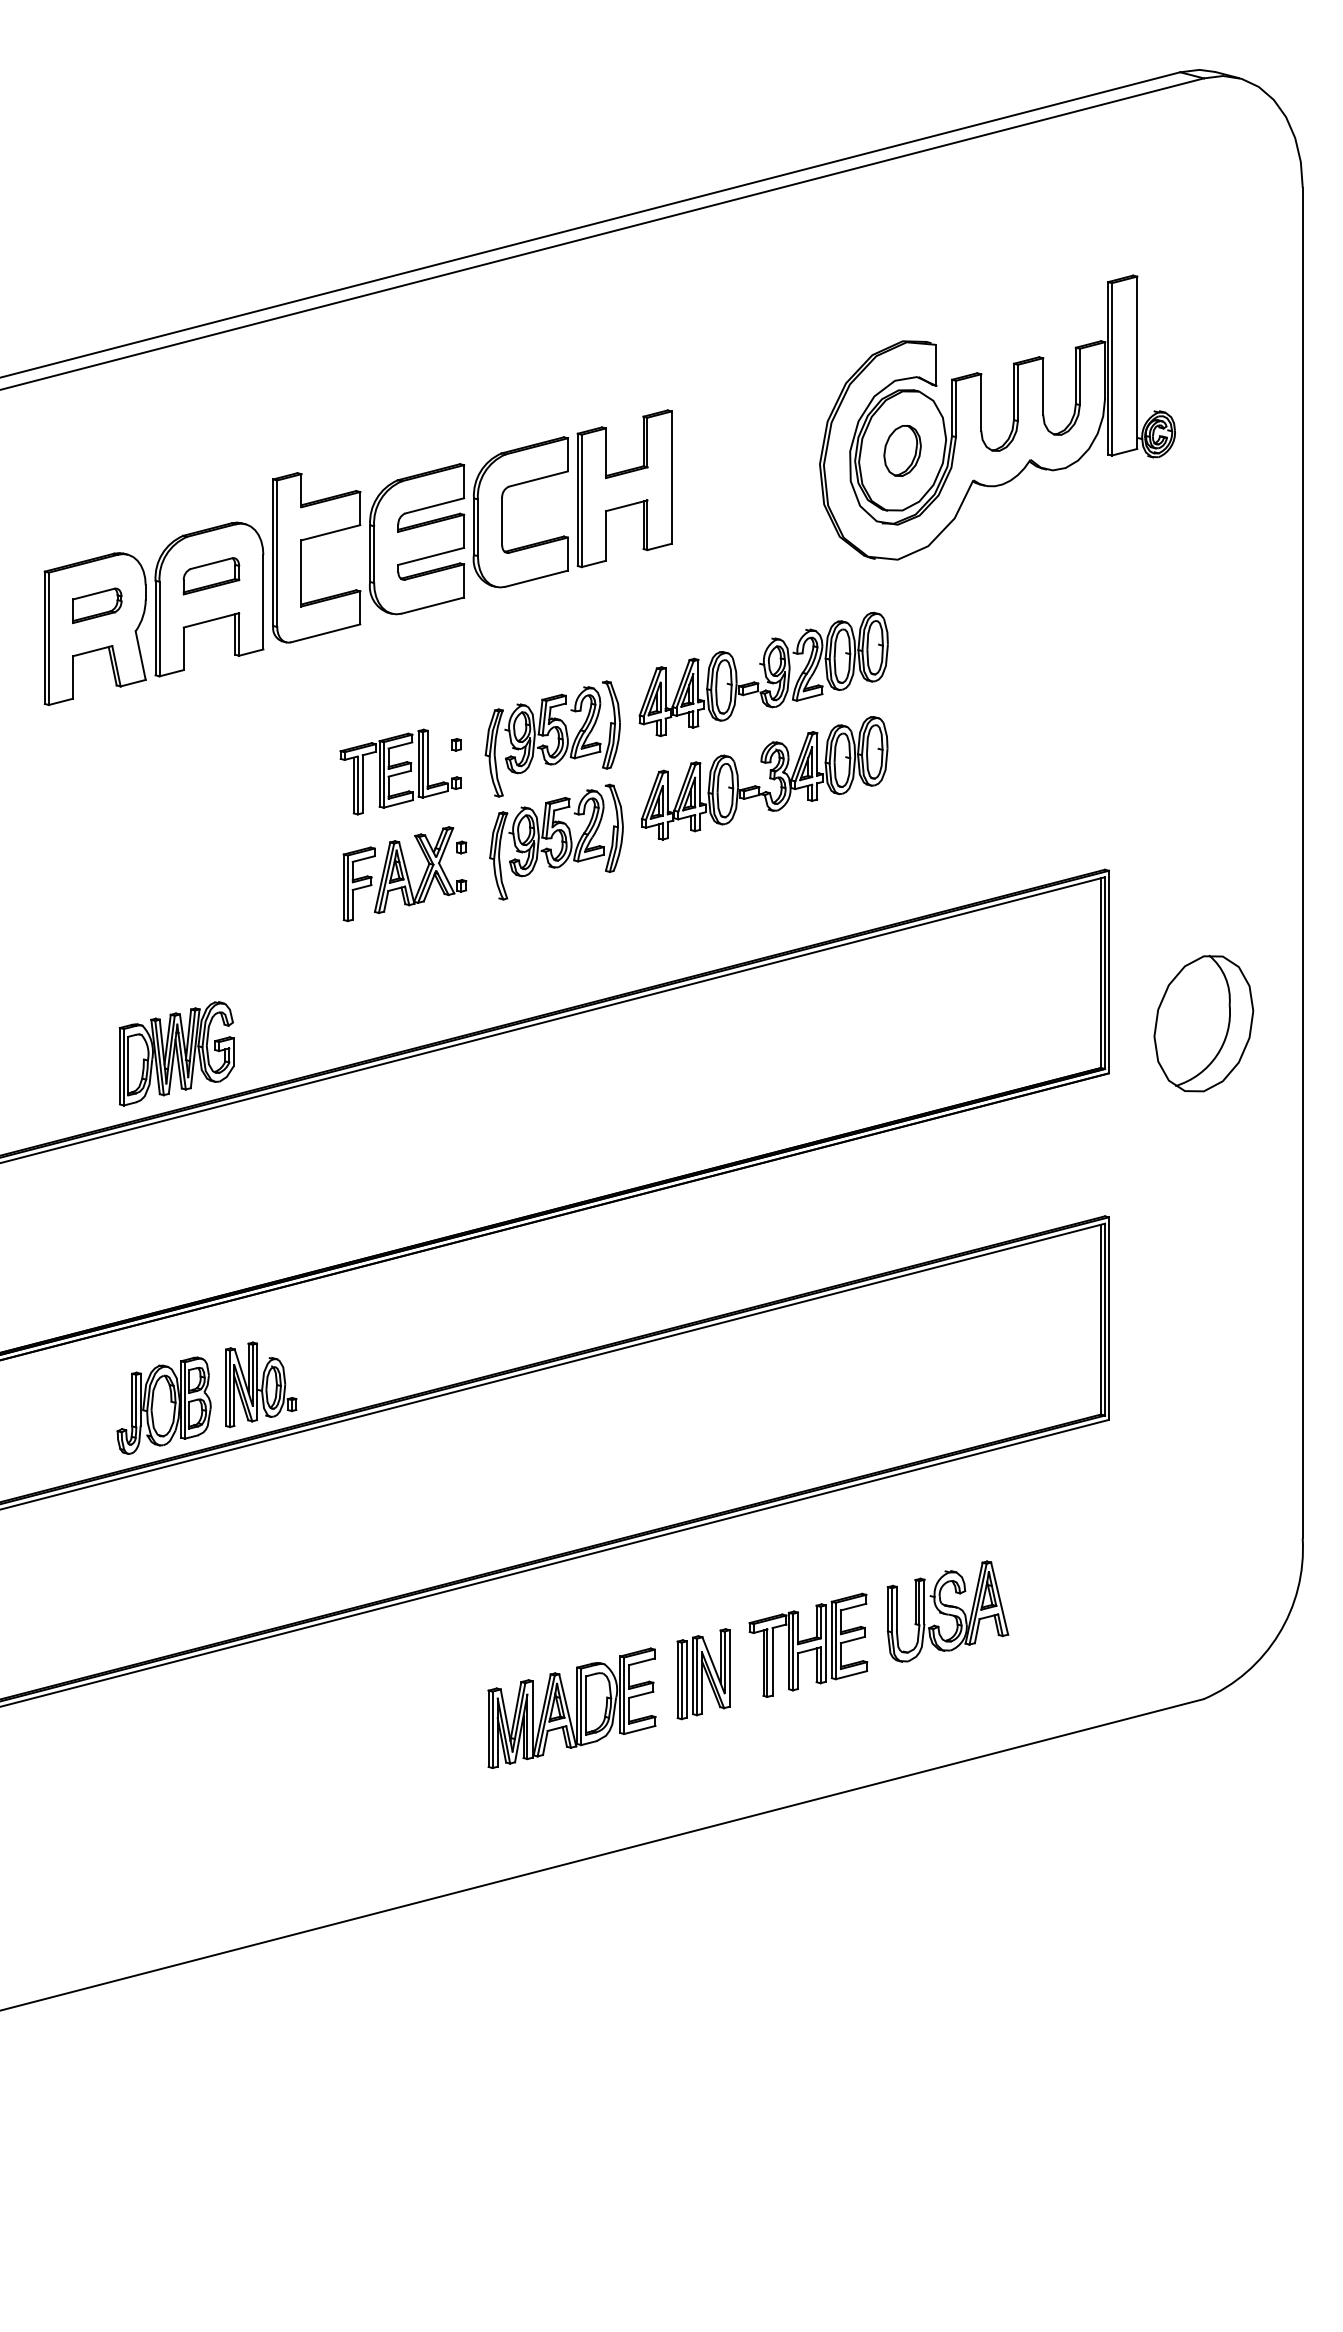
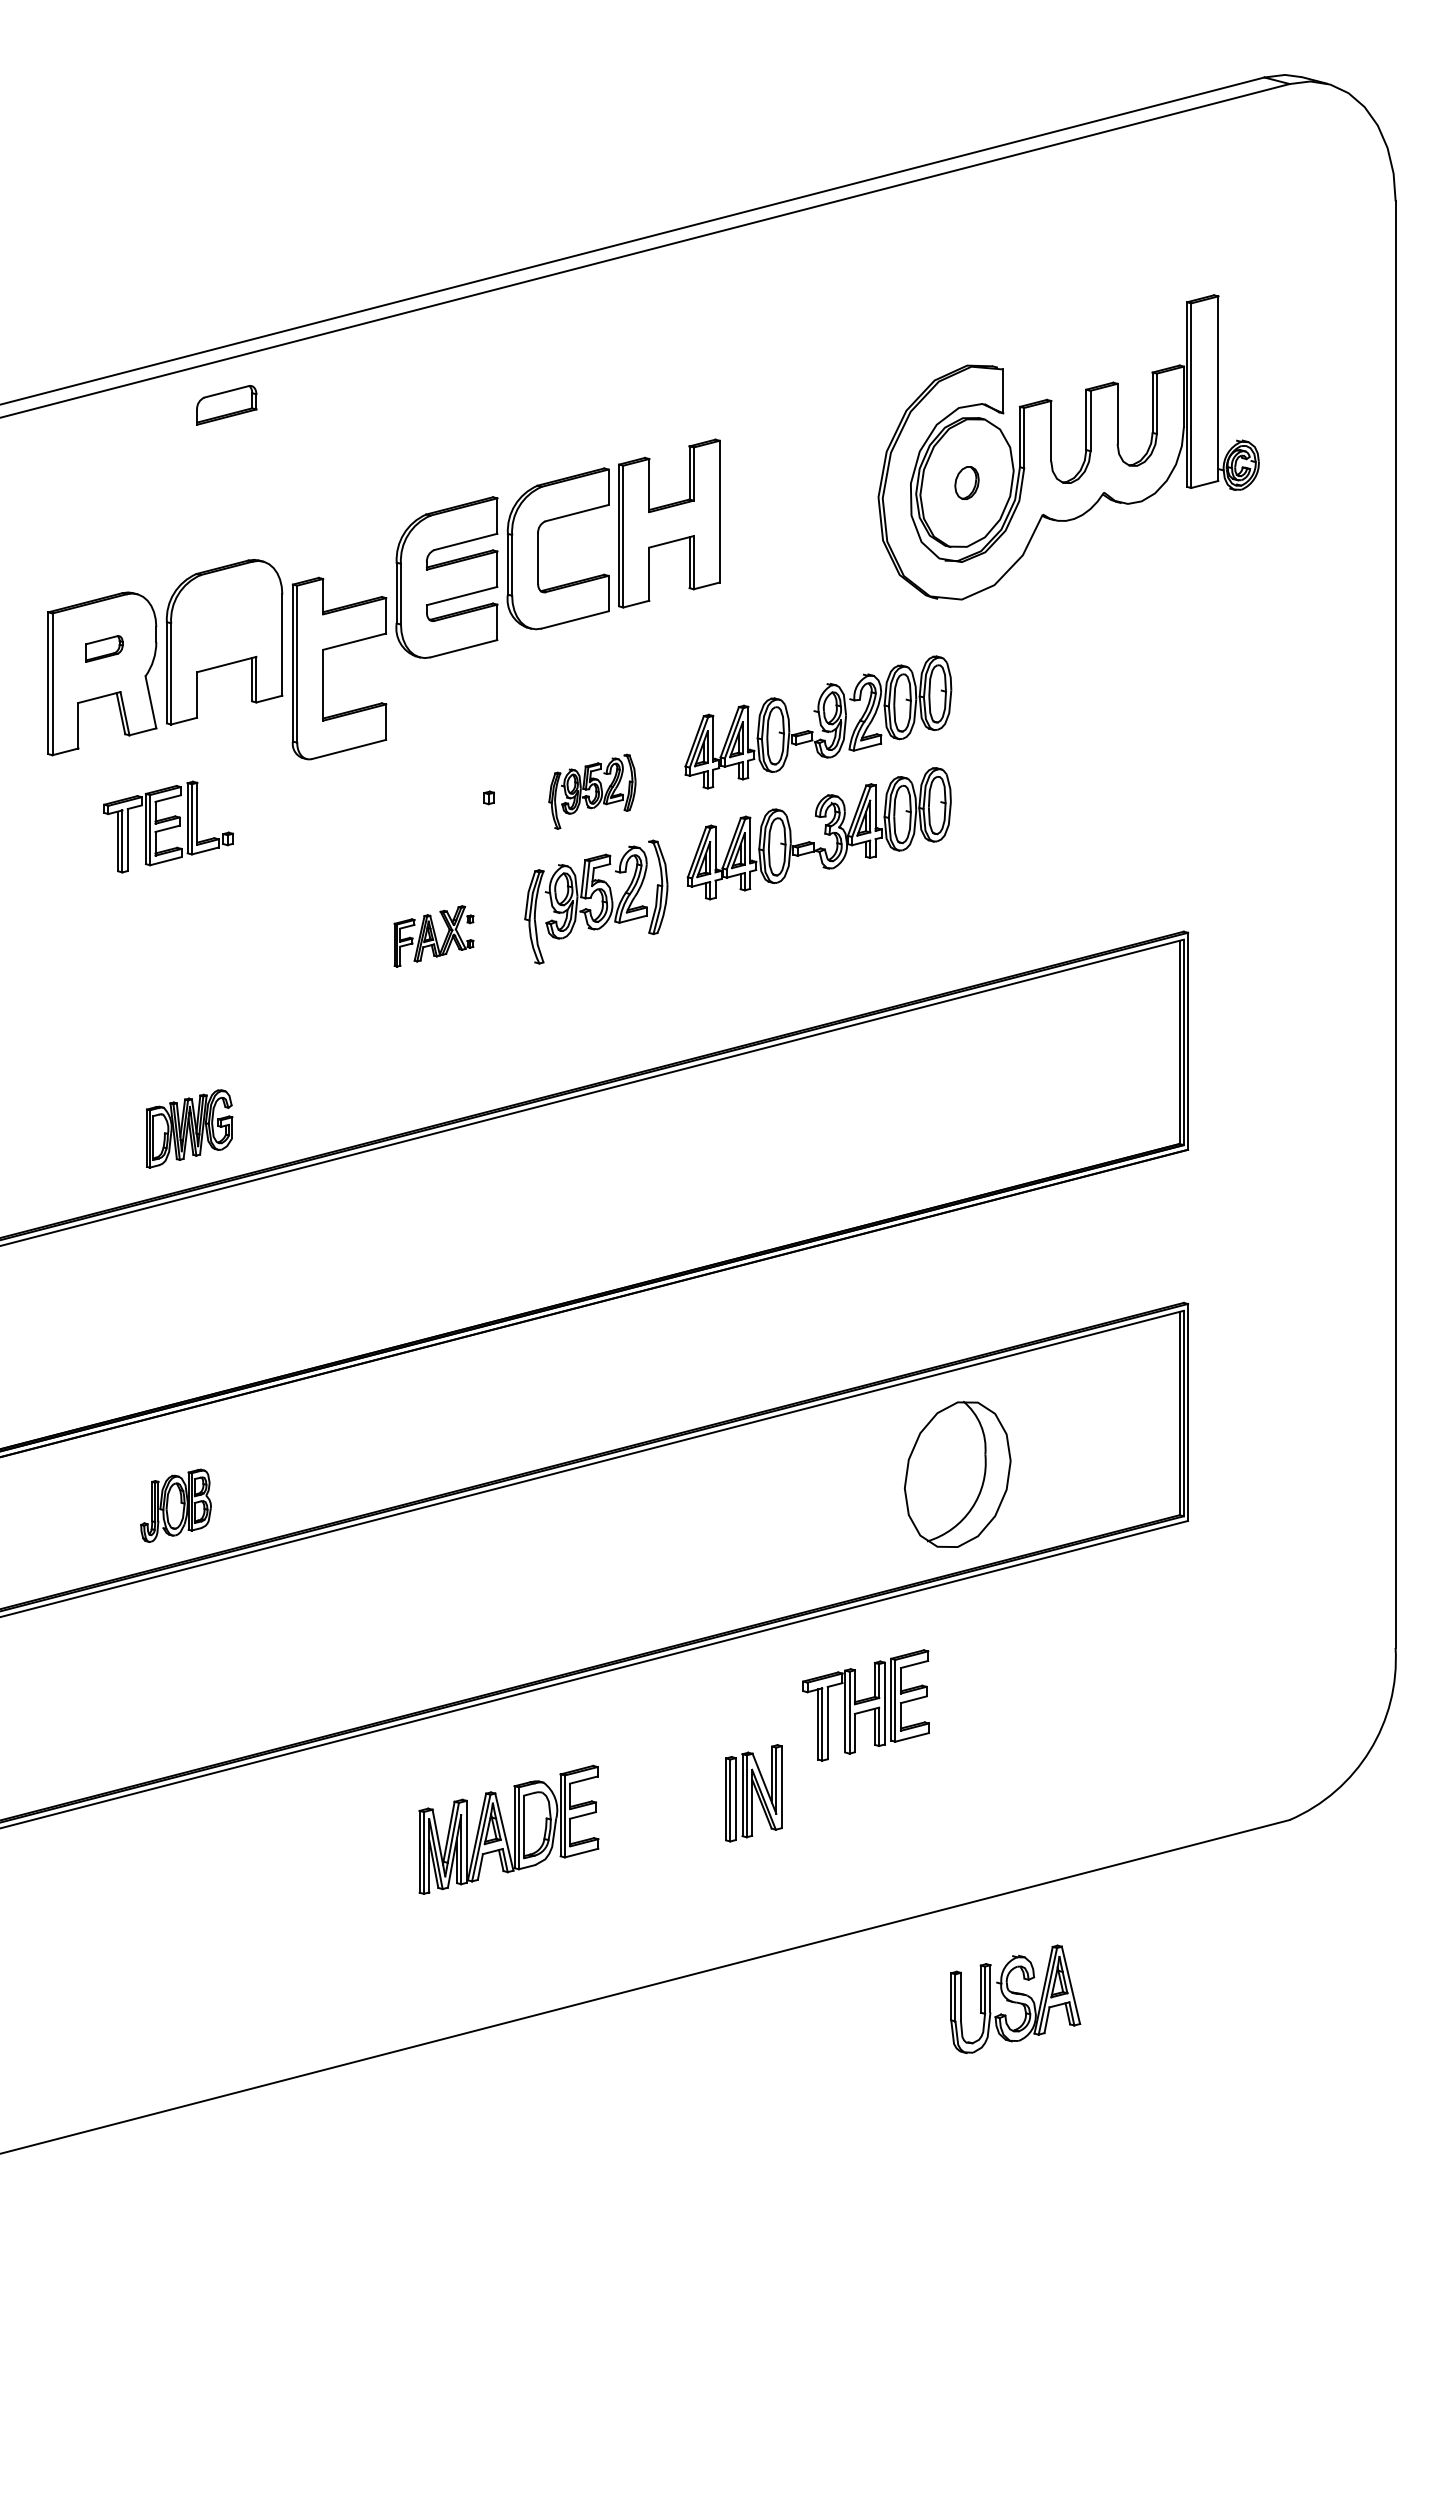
part: (902, 450) -> (966, 482), size x0.6
part: (301, 557) -> (323, 668), moved
part: (211, 576) -> (226, 405), moved
part: (97, 605) -> (104, 648), size x0.7
part: (552, 738) -> (592, 791), size x0.6
part: (400, 771) -> (168, 826), moved
part: (404, 874) -> (433, 936), size x0.6
part: (1203, 1023) -> (957, 1474), moved
part: (176, 1053) -> (189, 1128), size x0.7
part: (260, 1384) -> (279, 1483), removed
part: (163, 1405) -> (175, 1505), size x0.7
part: (947, 1610) -> (1015, 1998), moved
part: (807, 1645) -> (865, 1705), moved
part: (571, 1707) -> (508, 1829), moved

